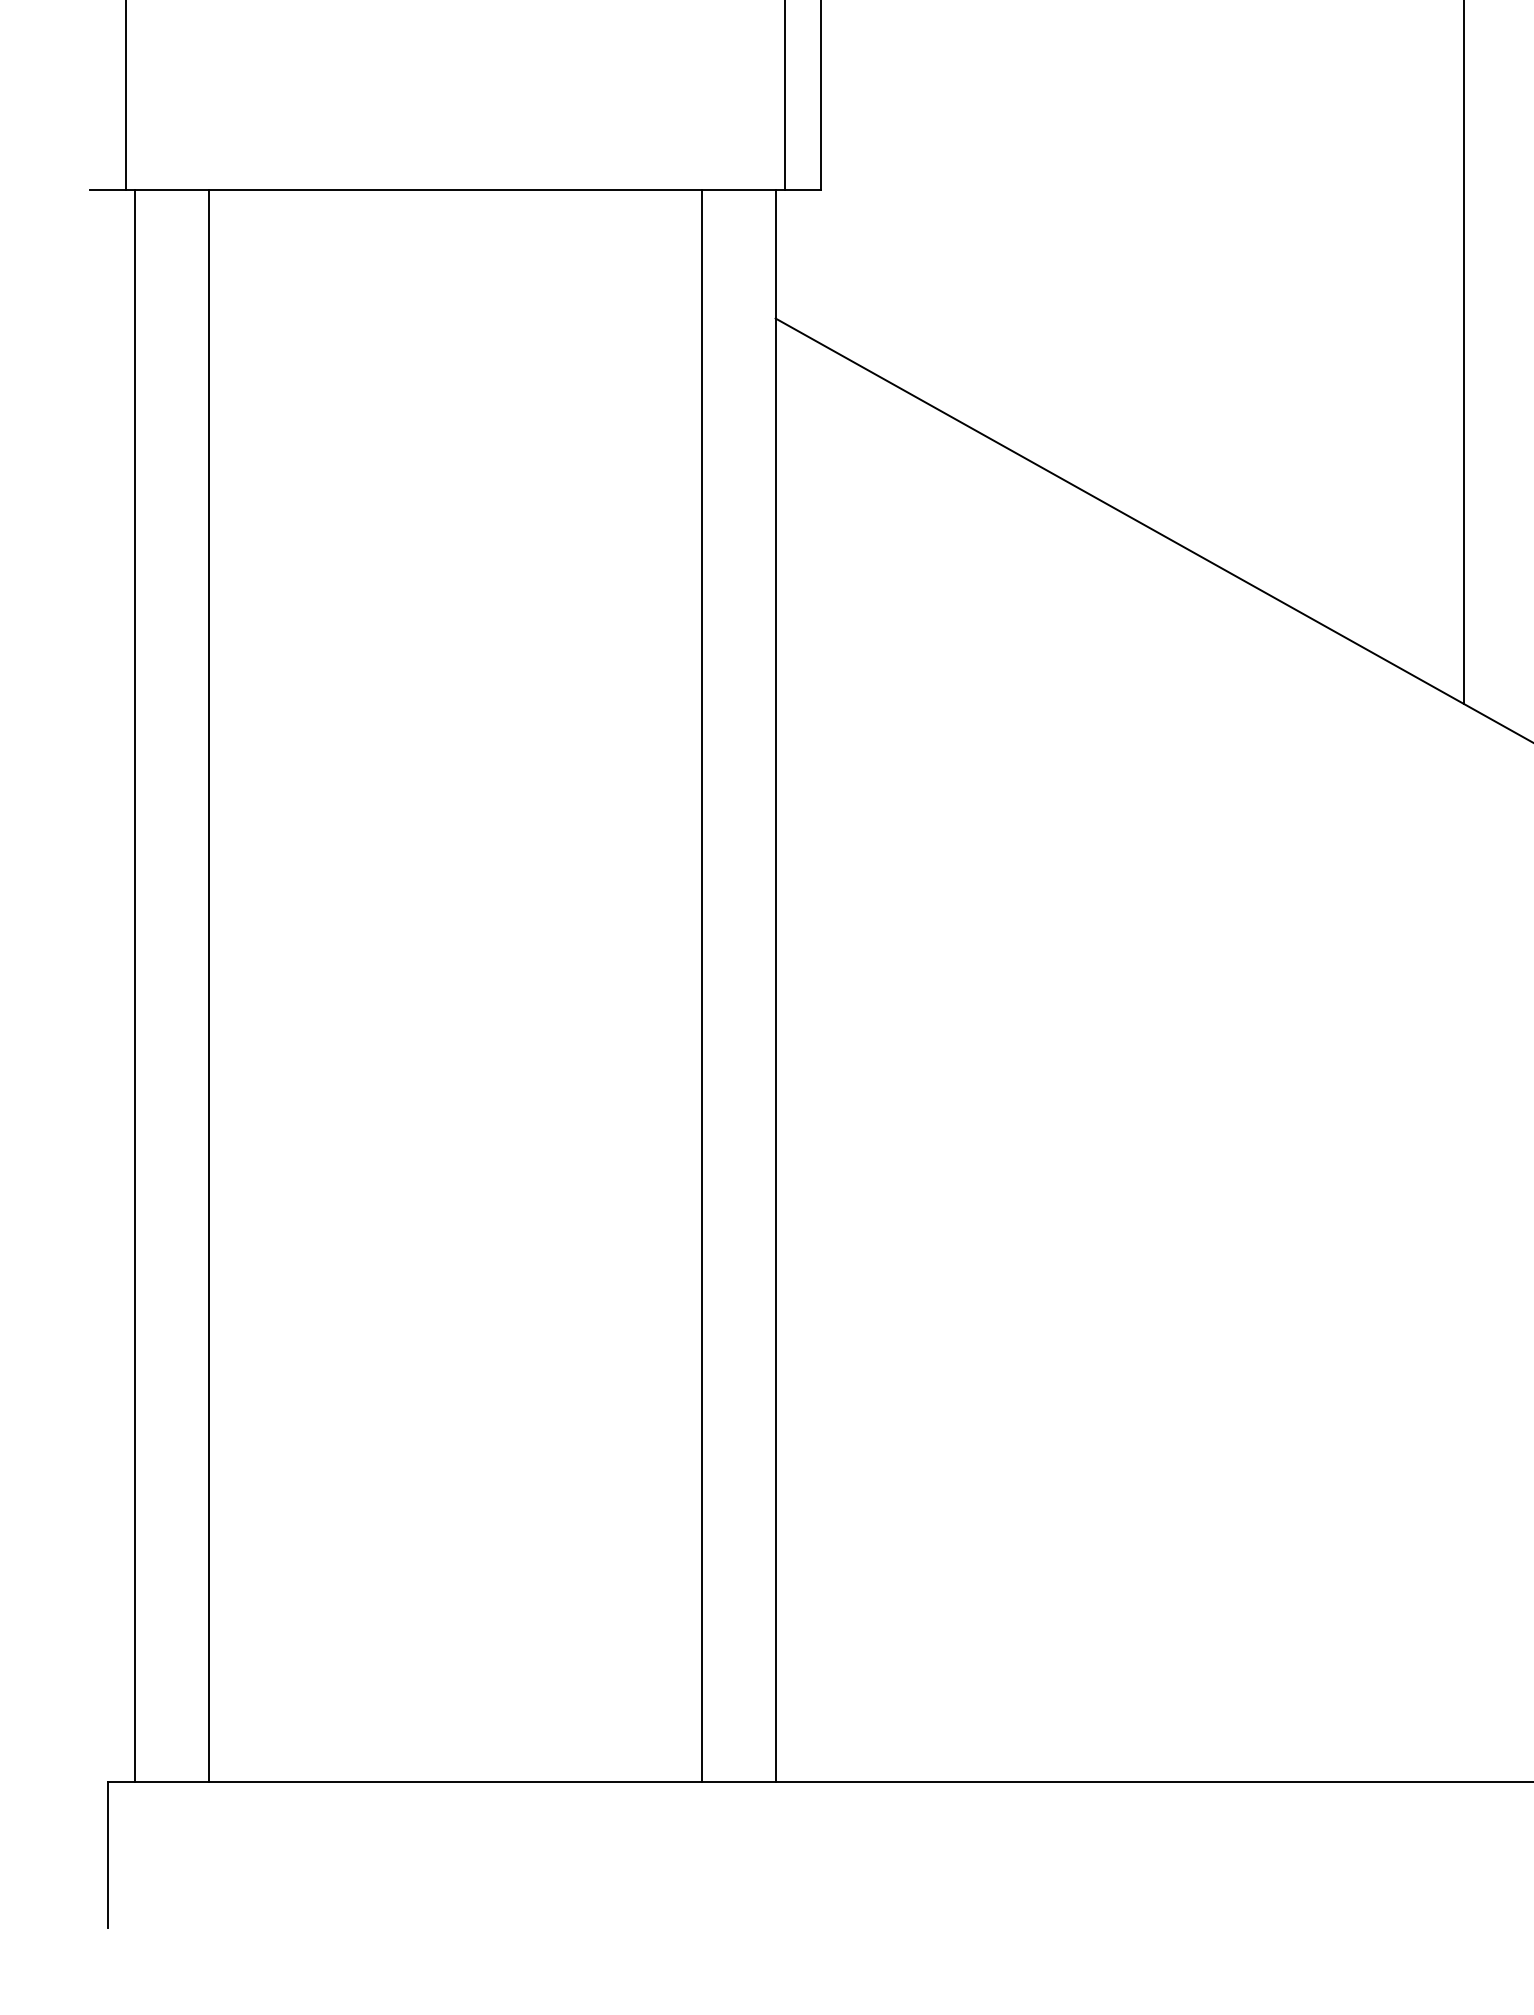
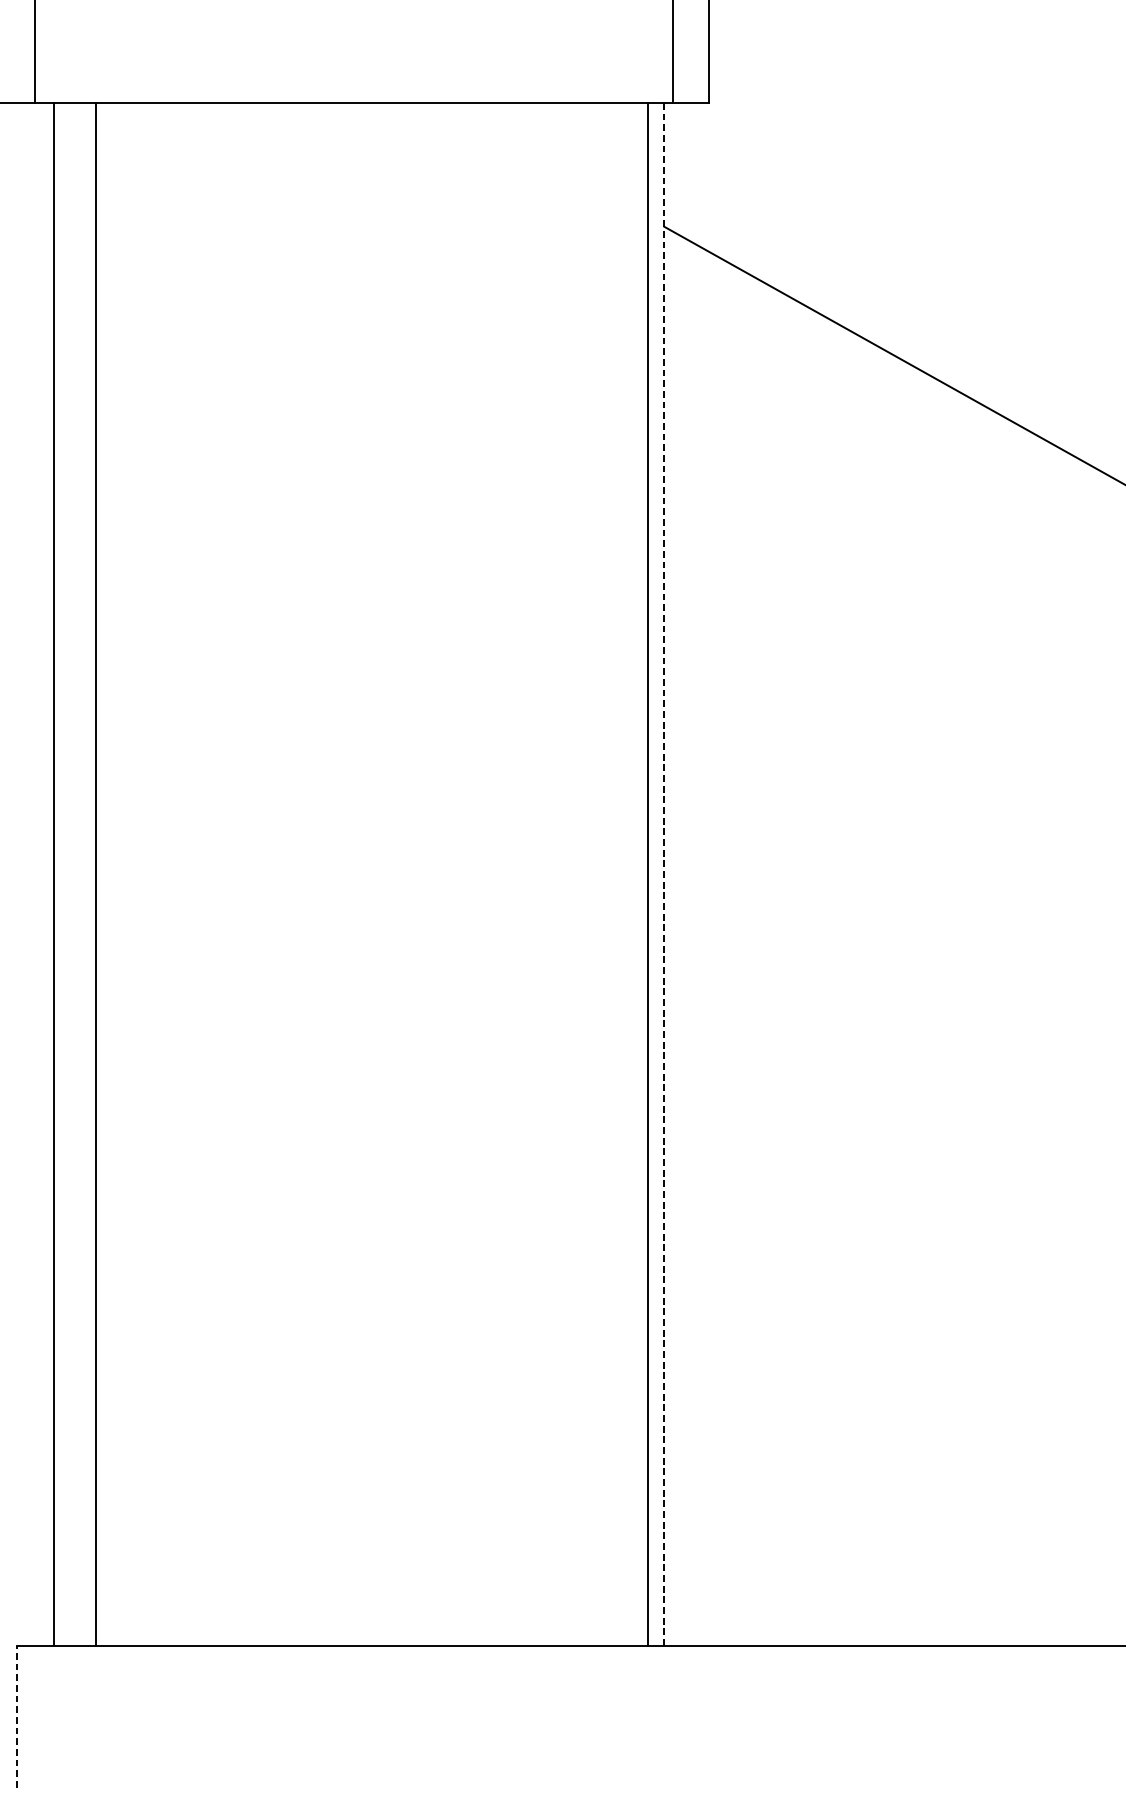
line: (135, 985) -> (96, 873), moved
line: (208, 985) -> (53, 873), moved
line: (702, 985) -> (647, 873), moved
line: (775, 986) -> (664, 874), solid -> dashed
line: (107, 1854) -> (16, 1716), solid -> dashed

